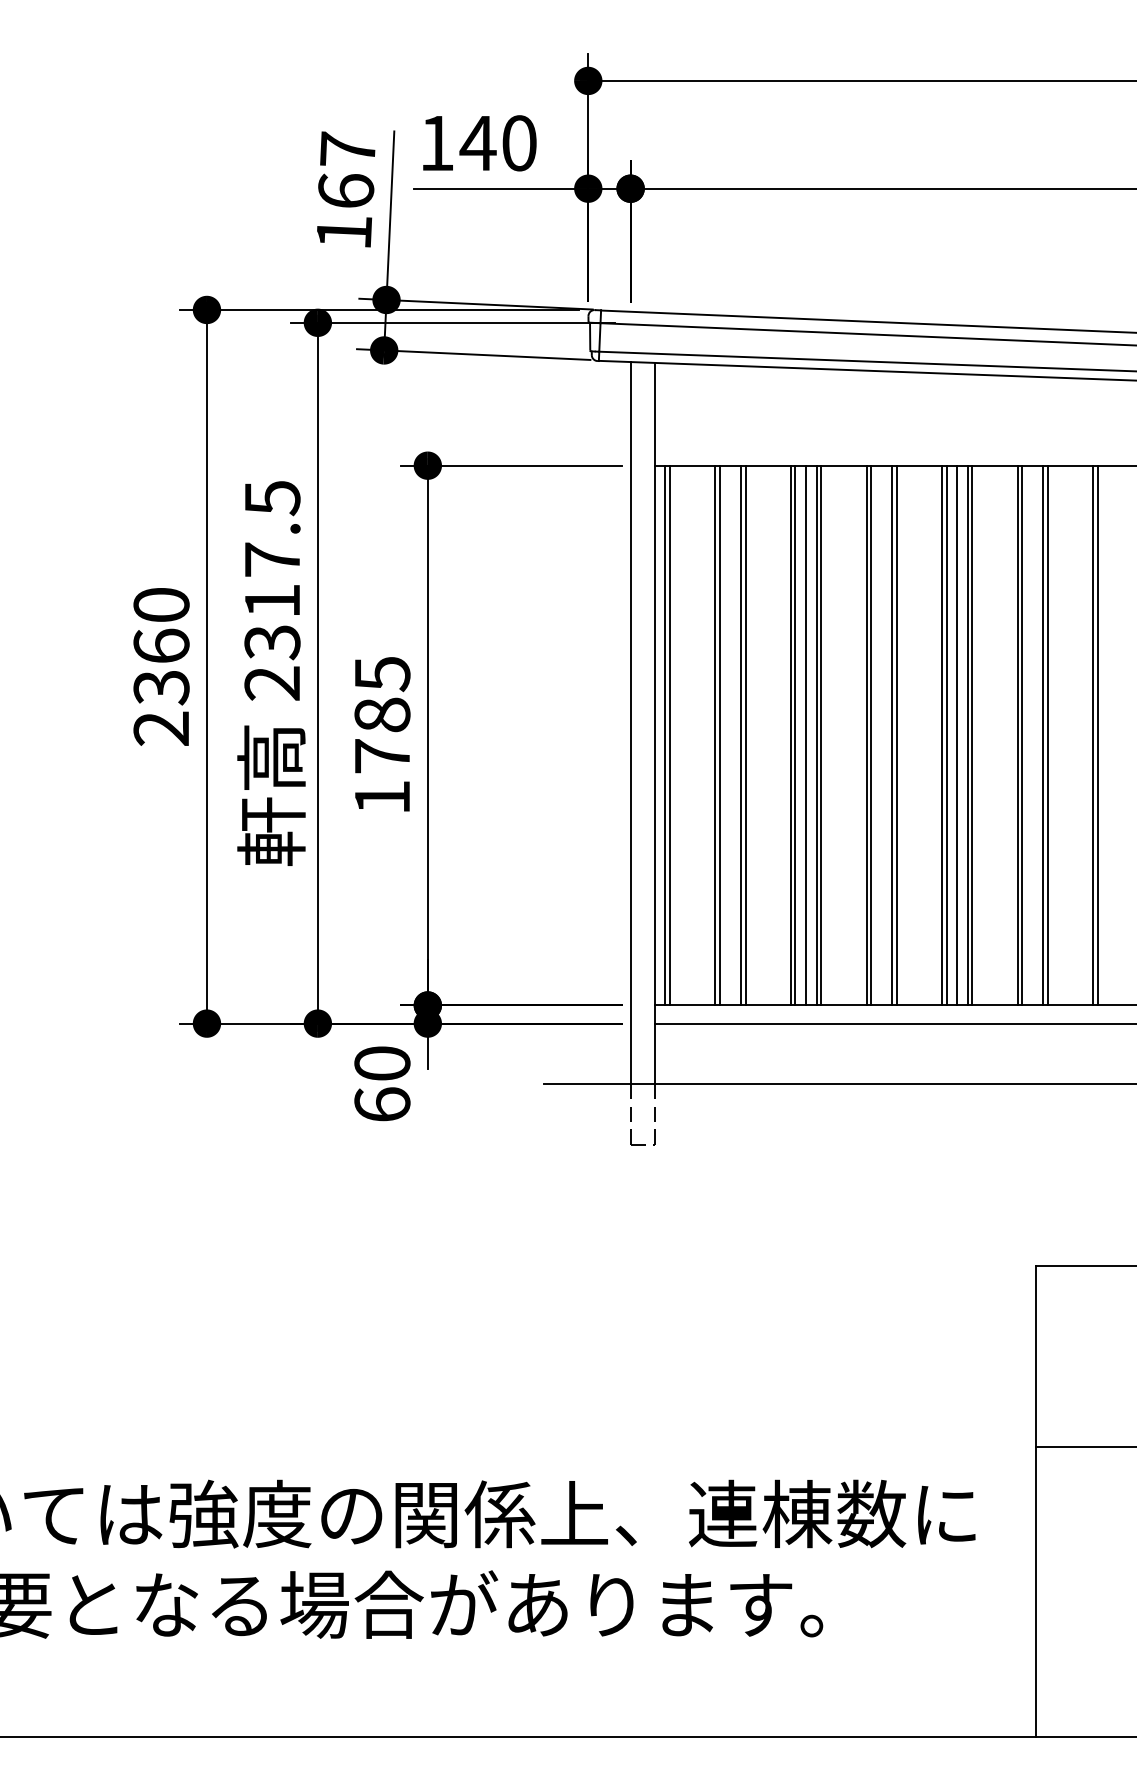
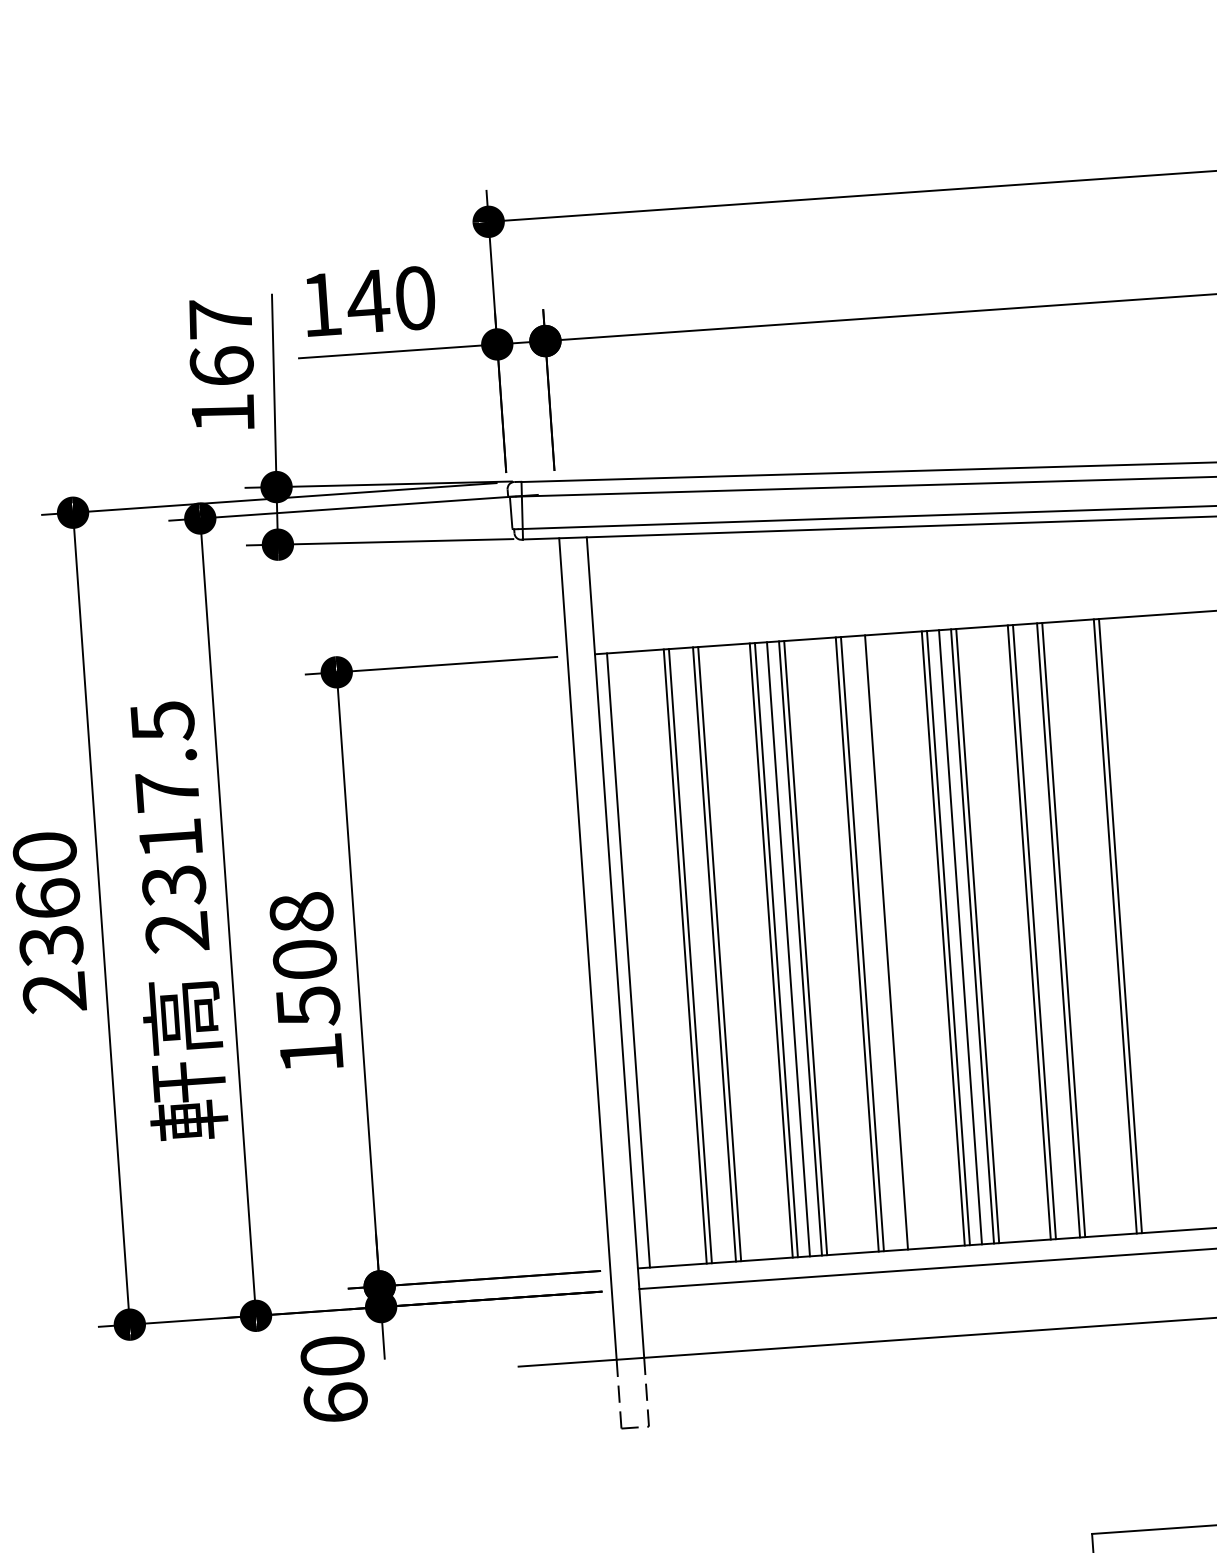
text: (382, 715) -> (305, 960), 1785 -> 1508
line: (669, 735) -> (633, 960), removed
line: (896, 735) -> (891, 942), removed

